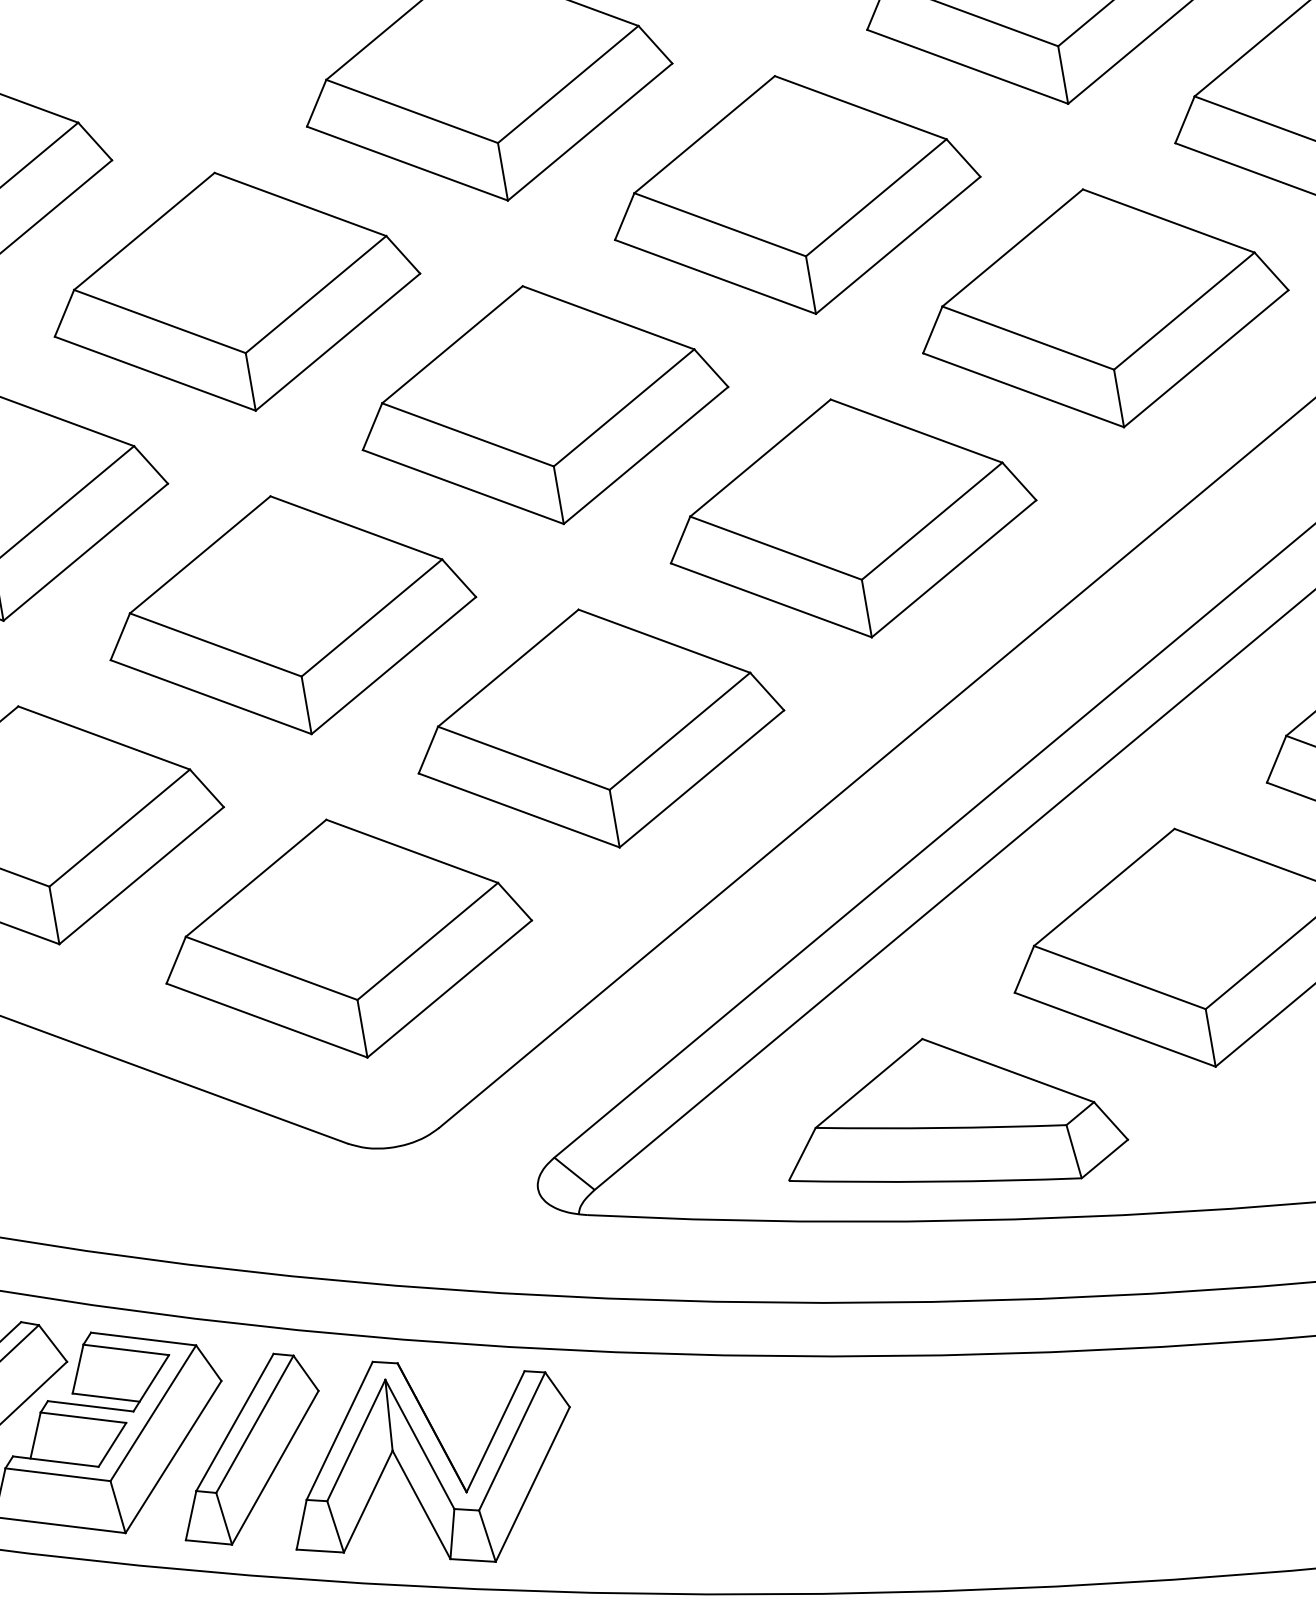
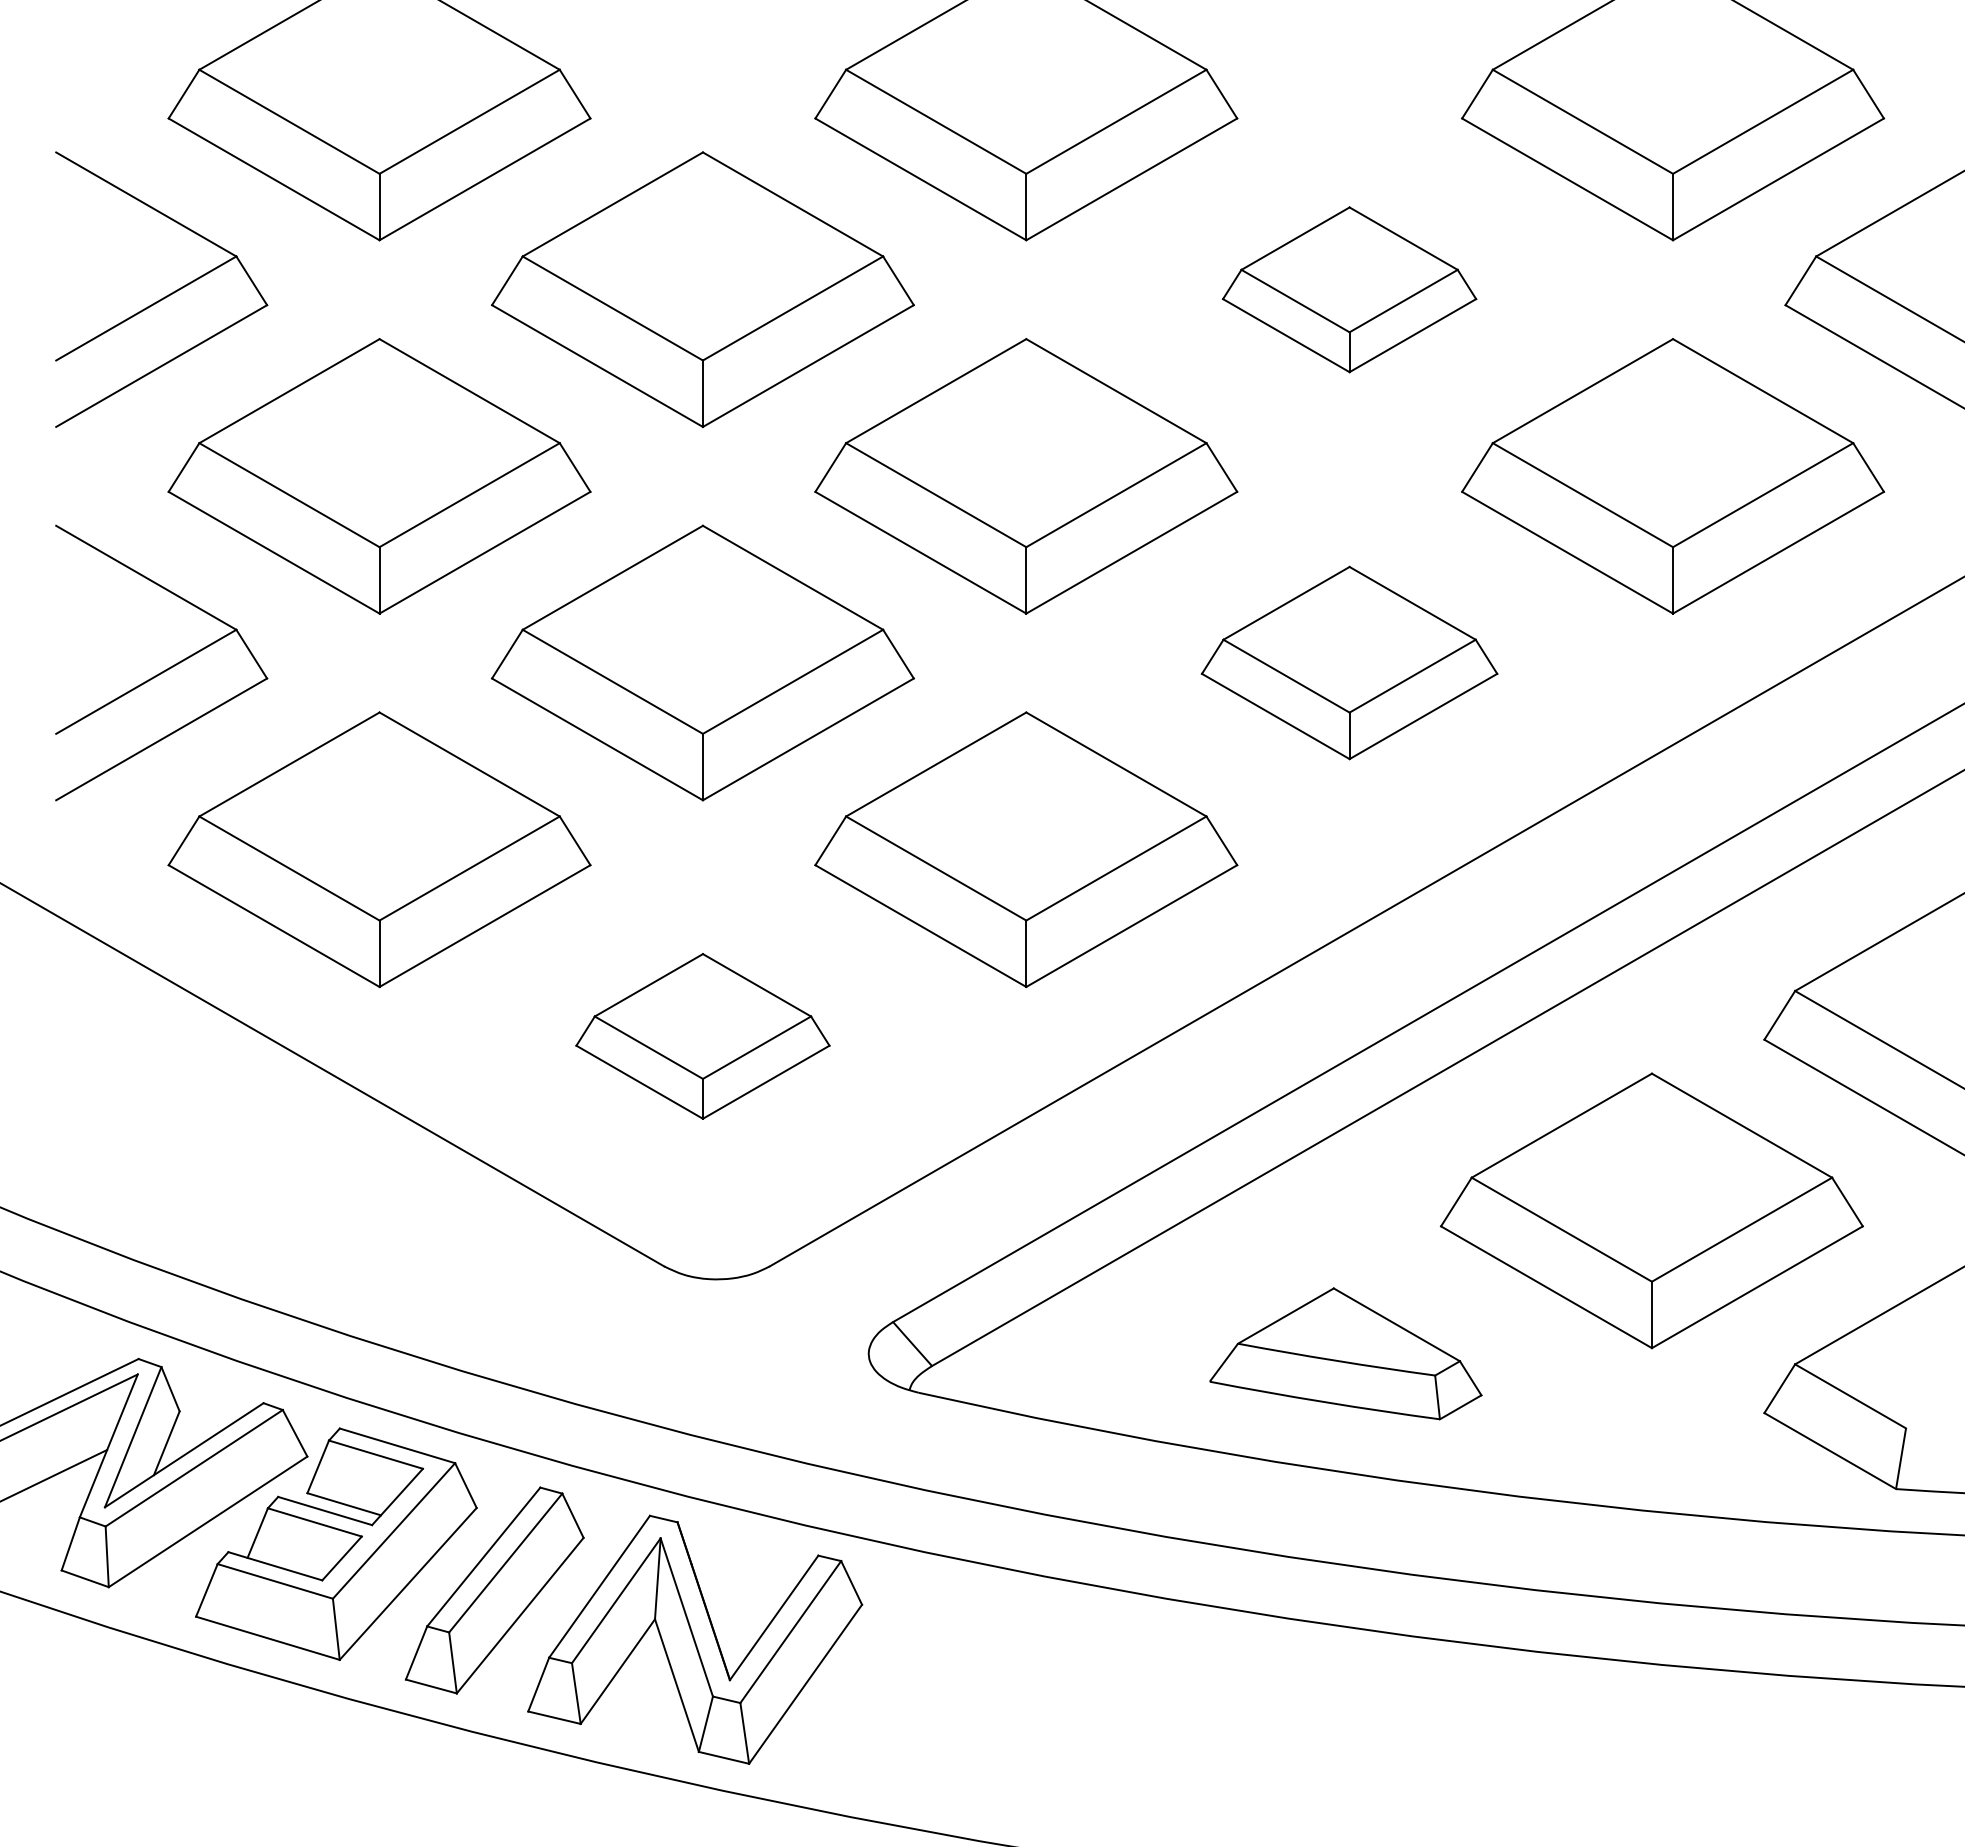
part: (795, 194) -> (1349, 289), size x0.6
part: (851, 517) -> (1349, 662), size x0.7
part: (346, 938) -> (702, 1036), size x0.6
part: (950, 1117) -> (1345, 1353), size x0.7

